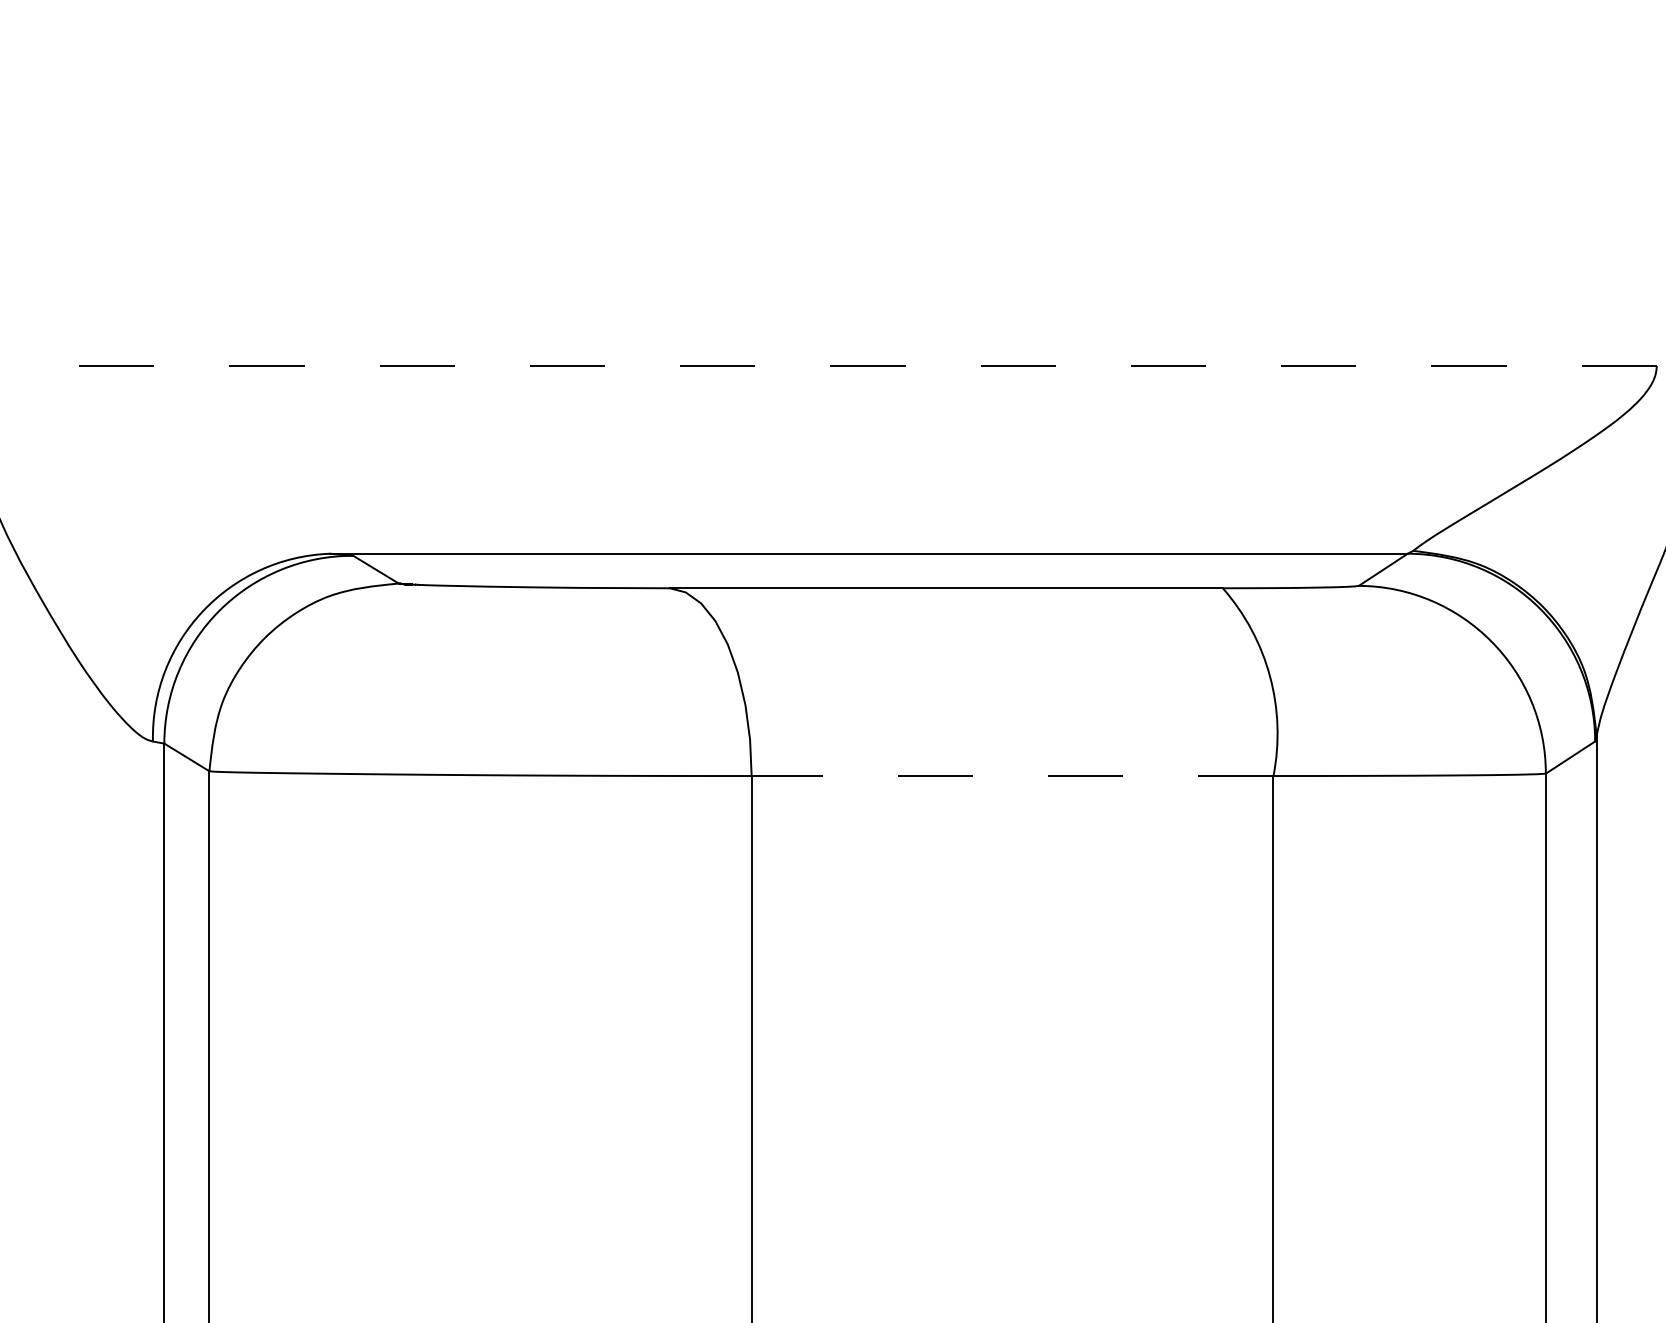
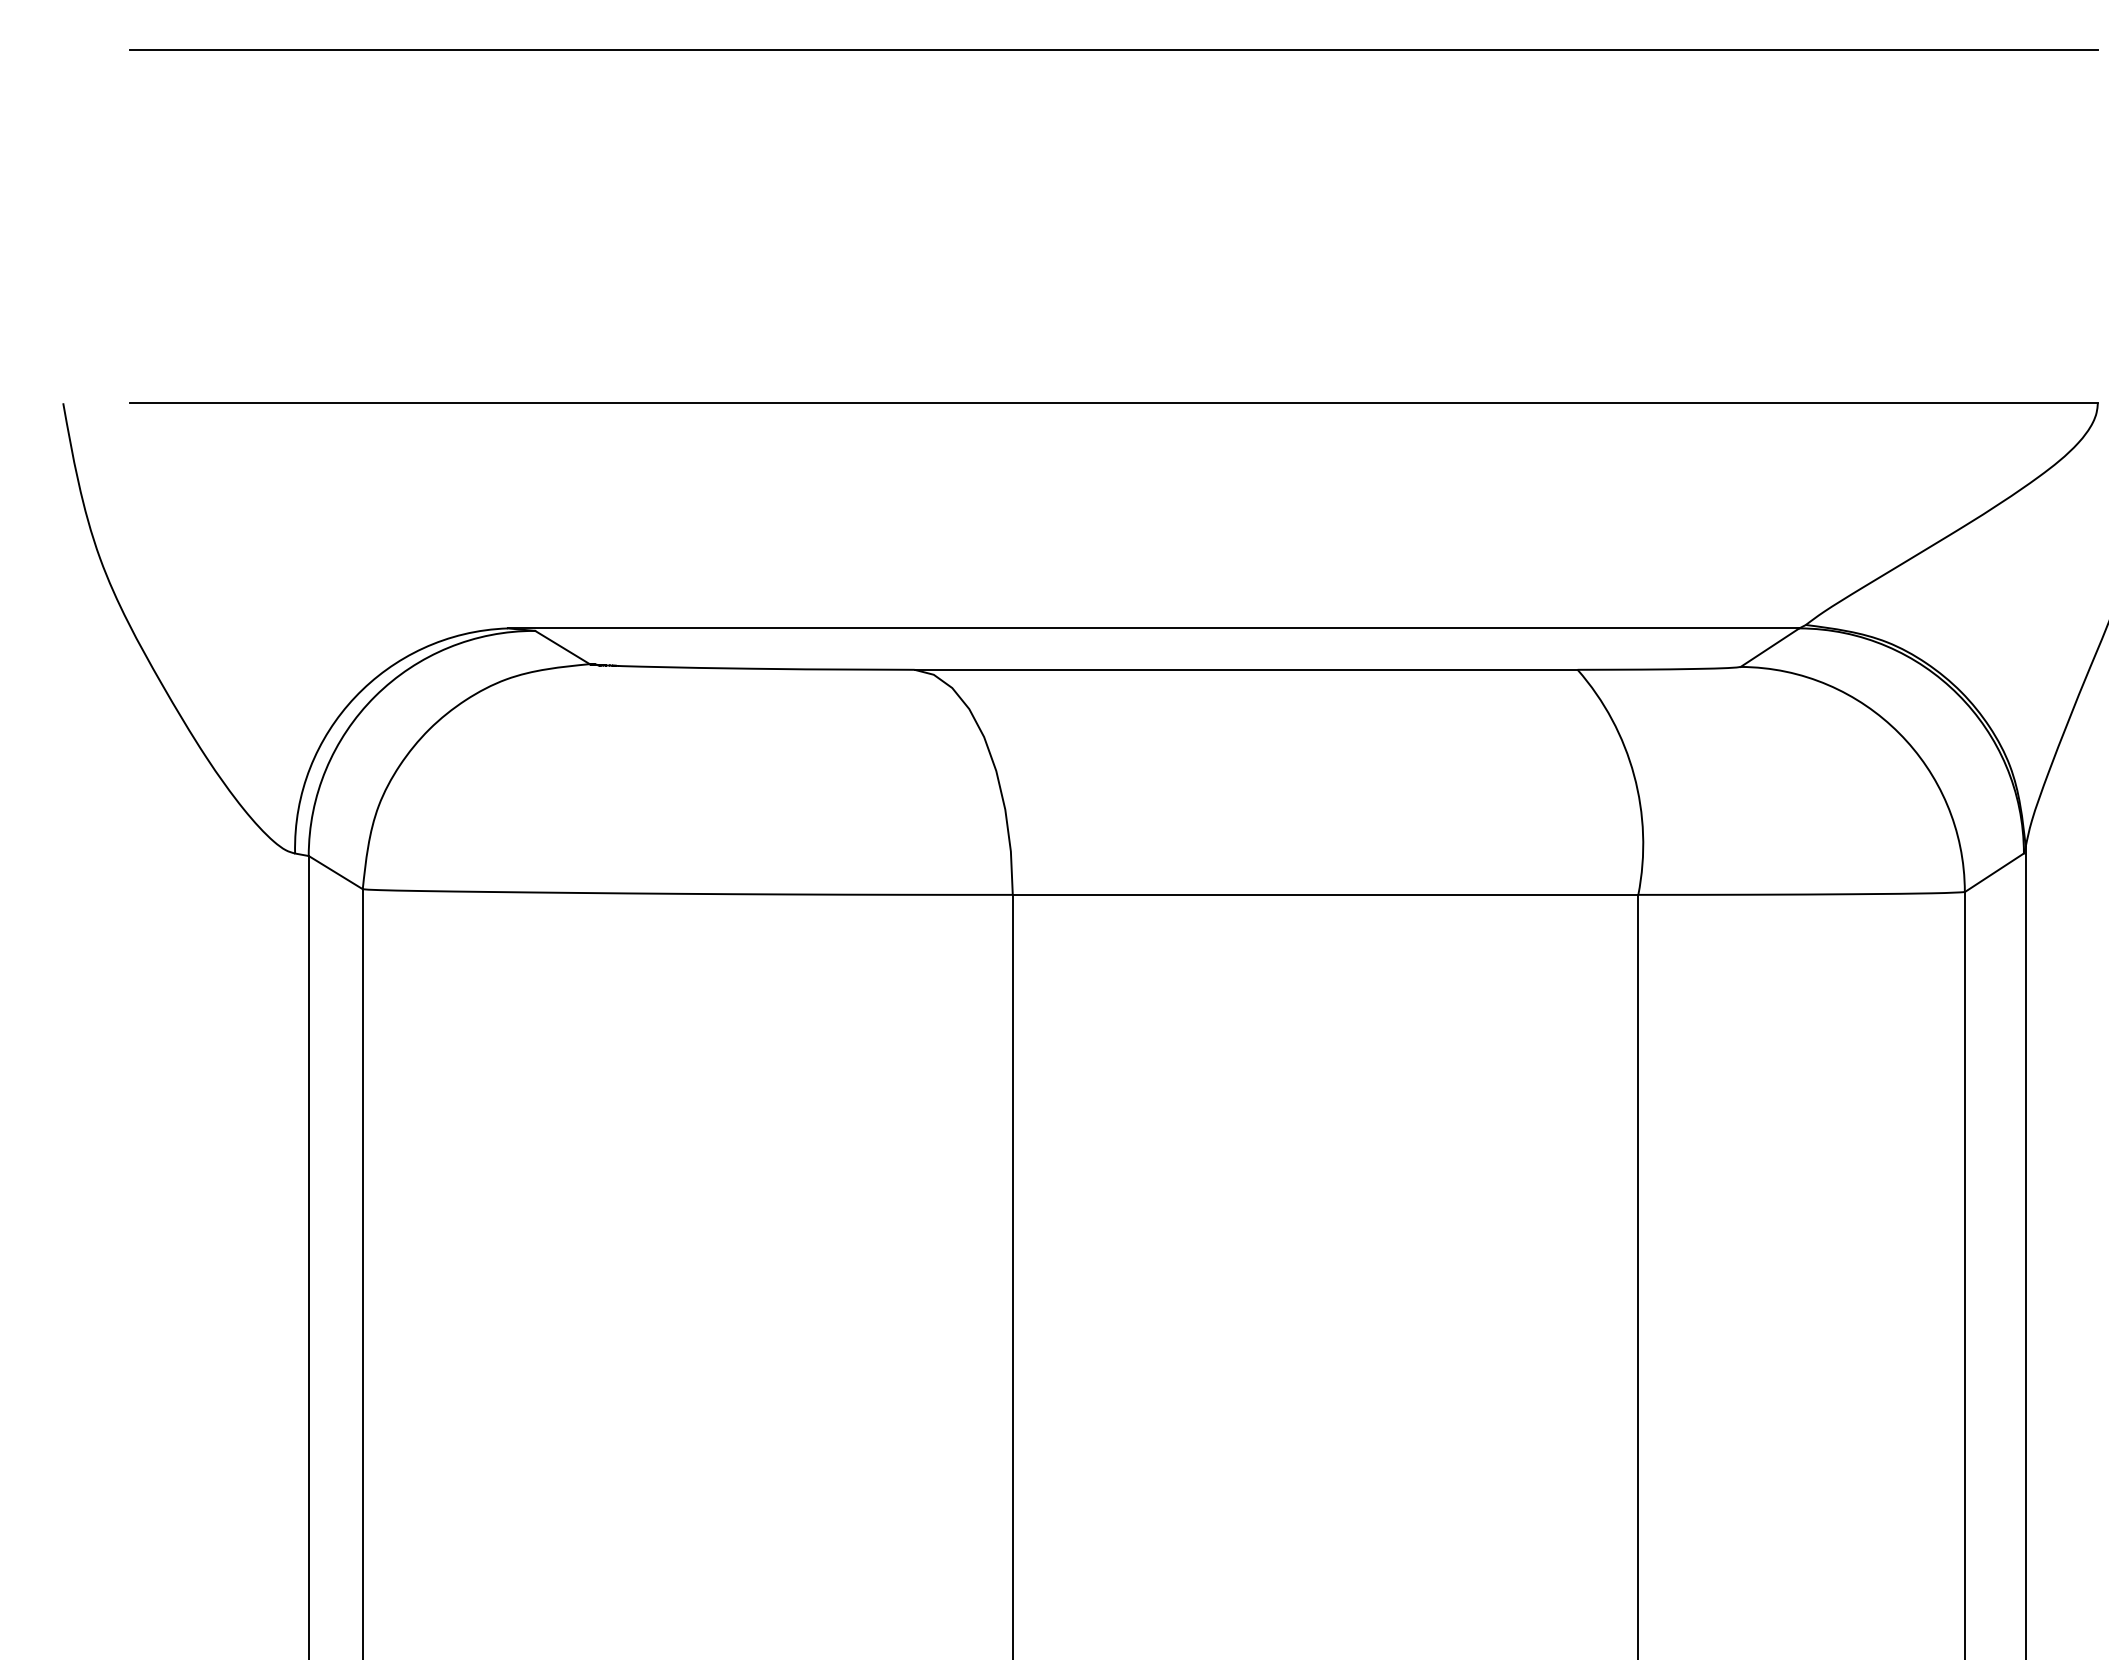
line: (835, 70) -> (1113, 49), added
line: (835, 366) -> (1113, 403), dashed -> solid
line: (1012, 775) -> (1325, 894), dashed -> solid

